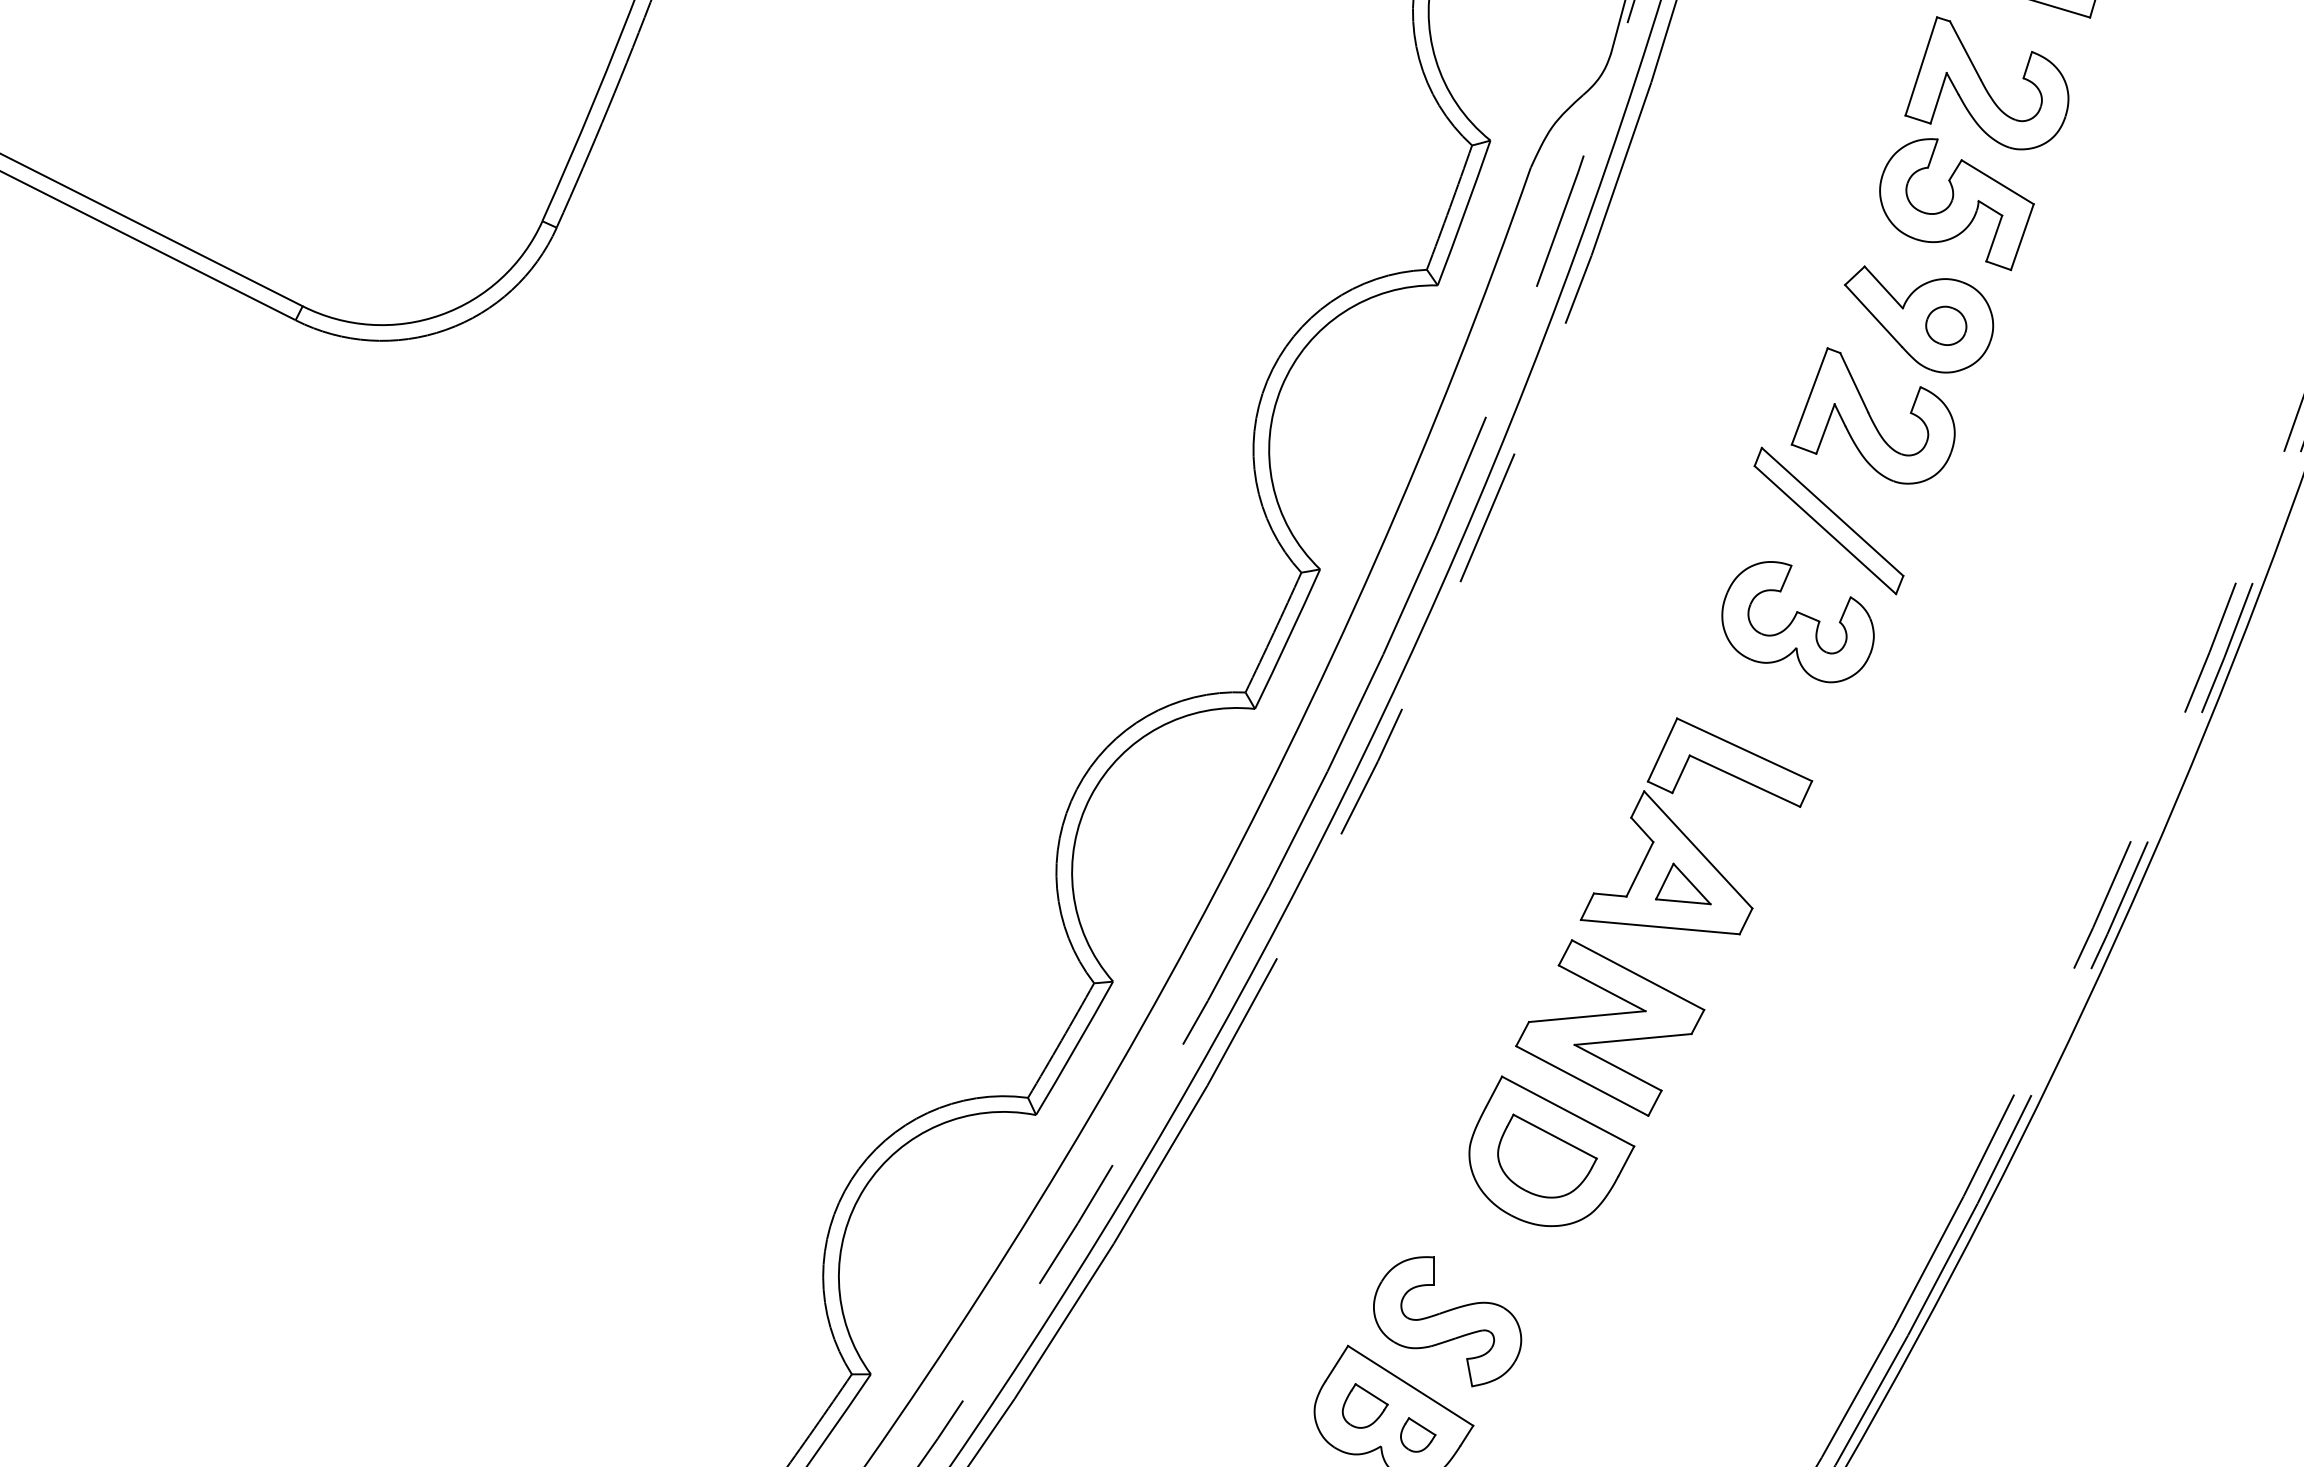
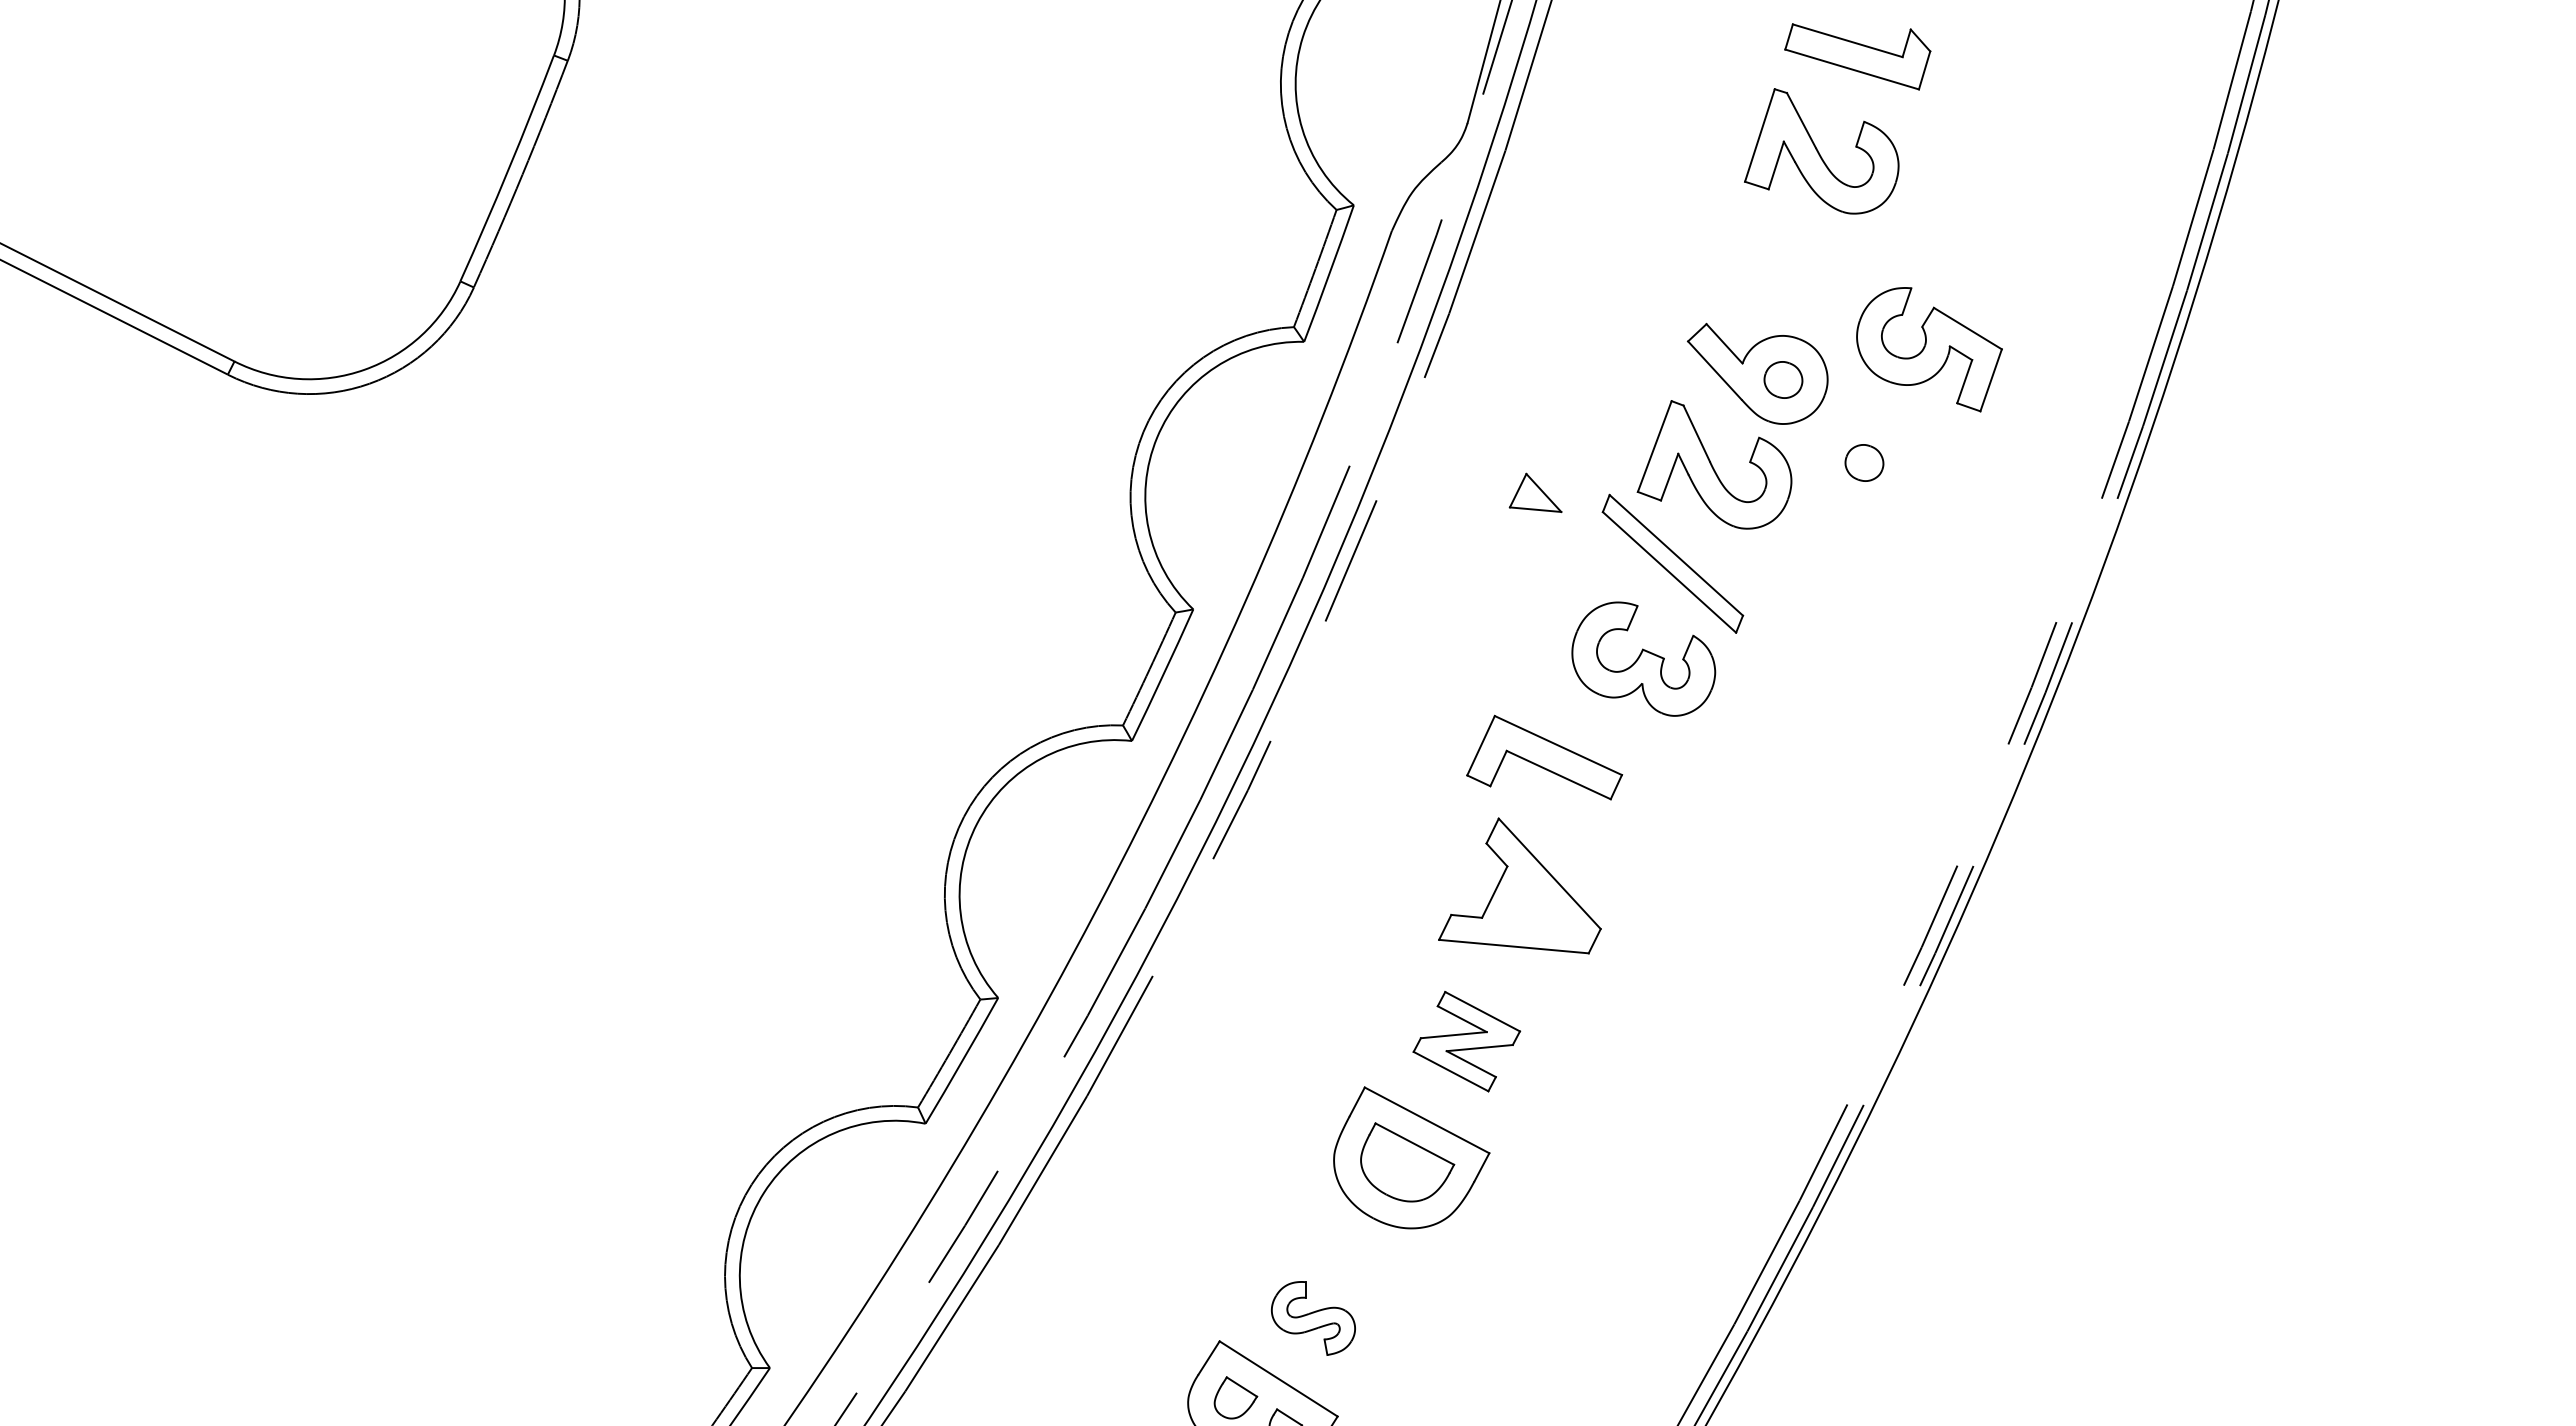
part: (1956, 204) -> (1929, 349), moved
part: (2032, 413) -> (1864, 462), added
part: (1729, 762) -> (1544, 757), moved
part: (1683, 883) -> (1535, 492), moved
part: (1609, 1027) -> (1466, 1041), size x0.6
part: (1447, 1321) -> (1313, 1318), size x0.6

